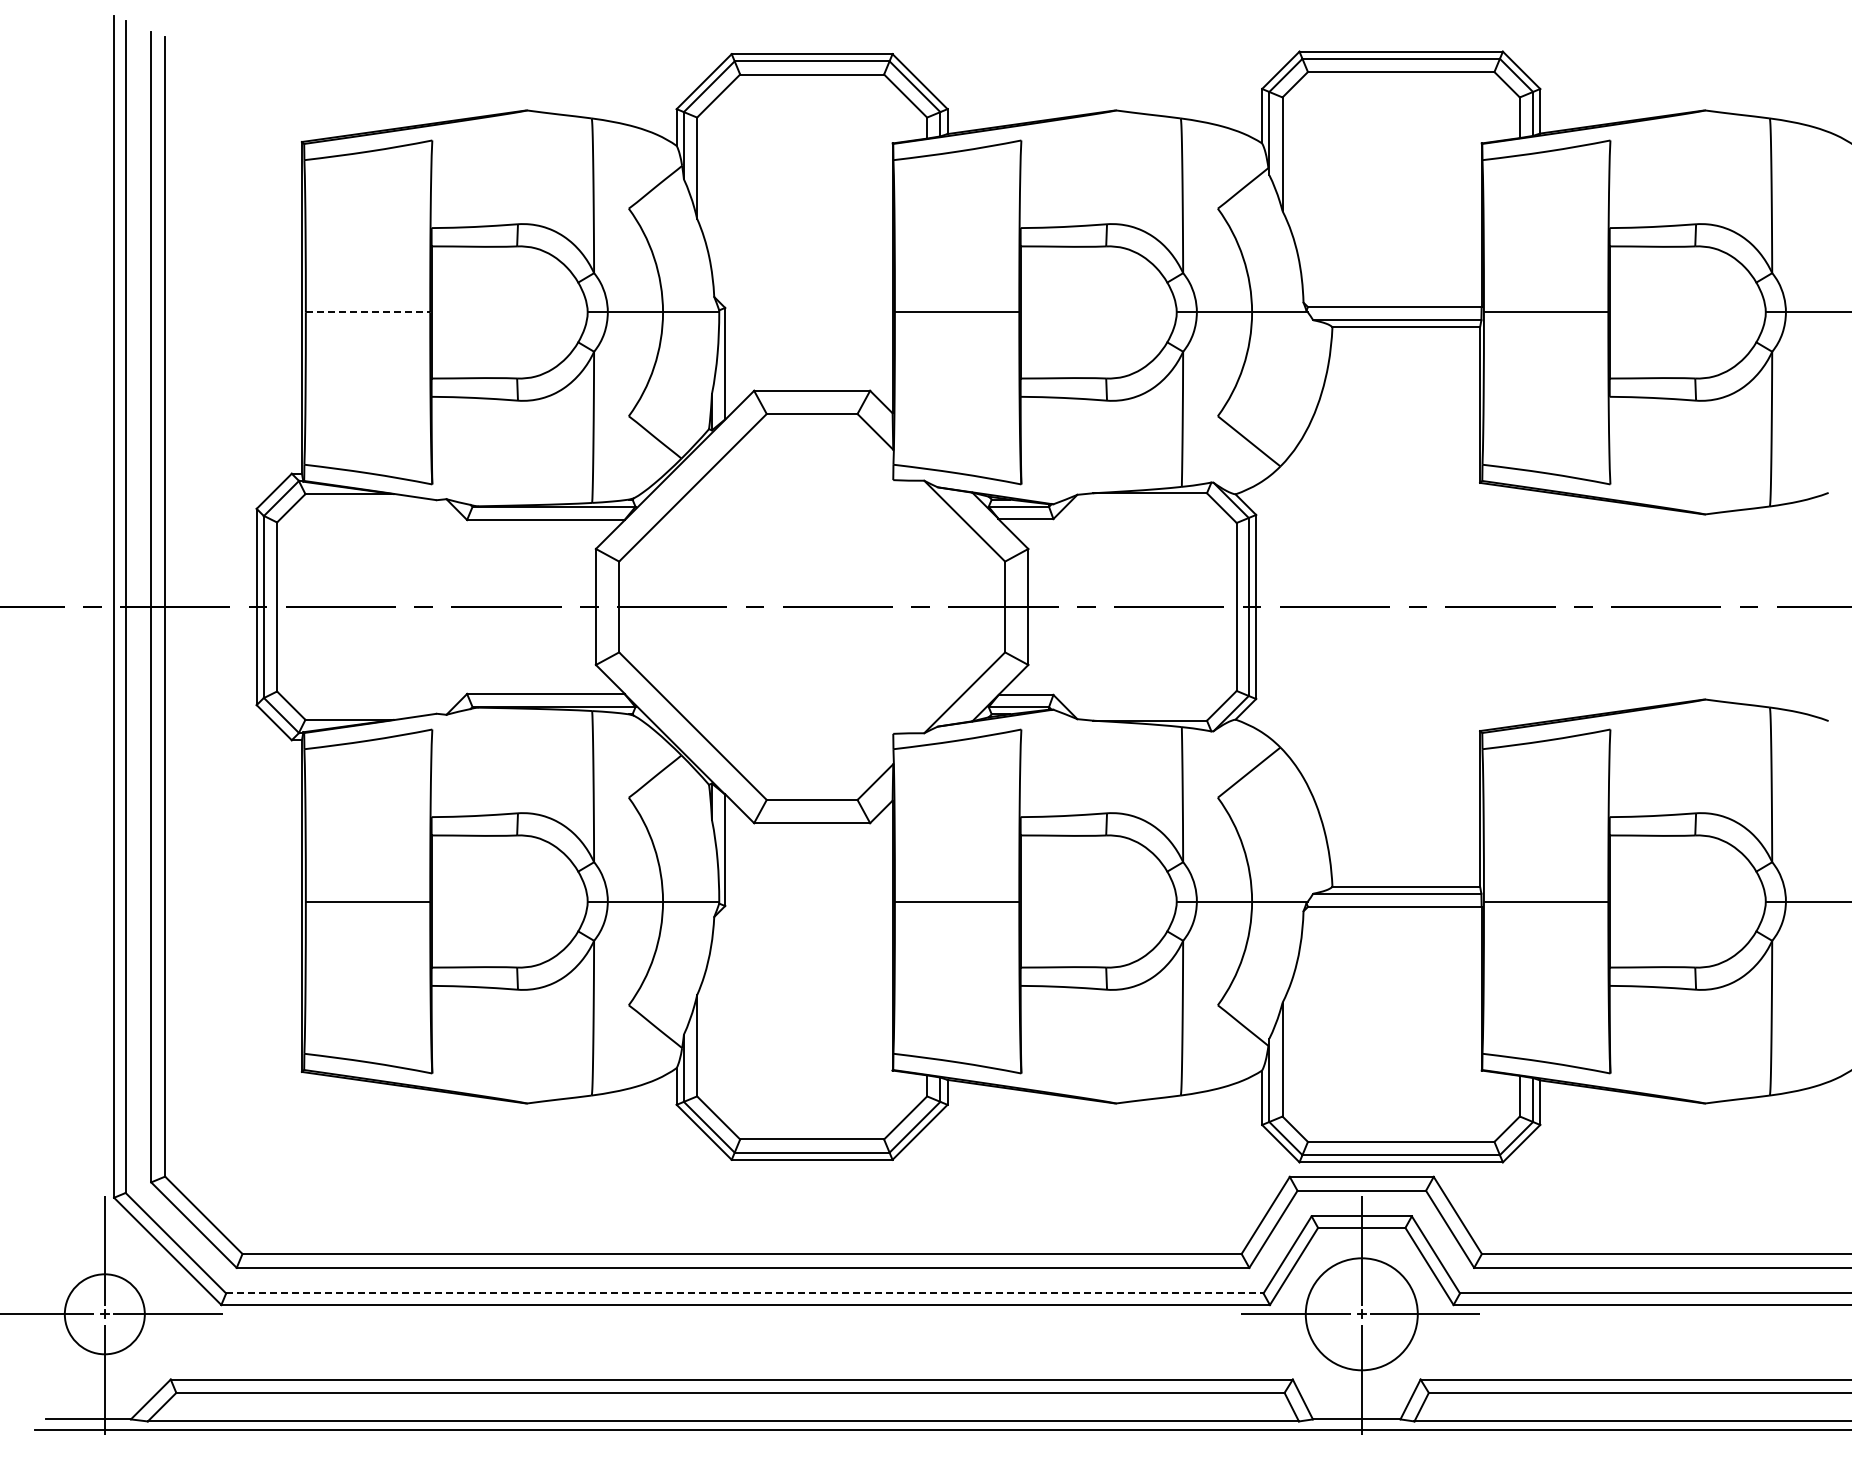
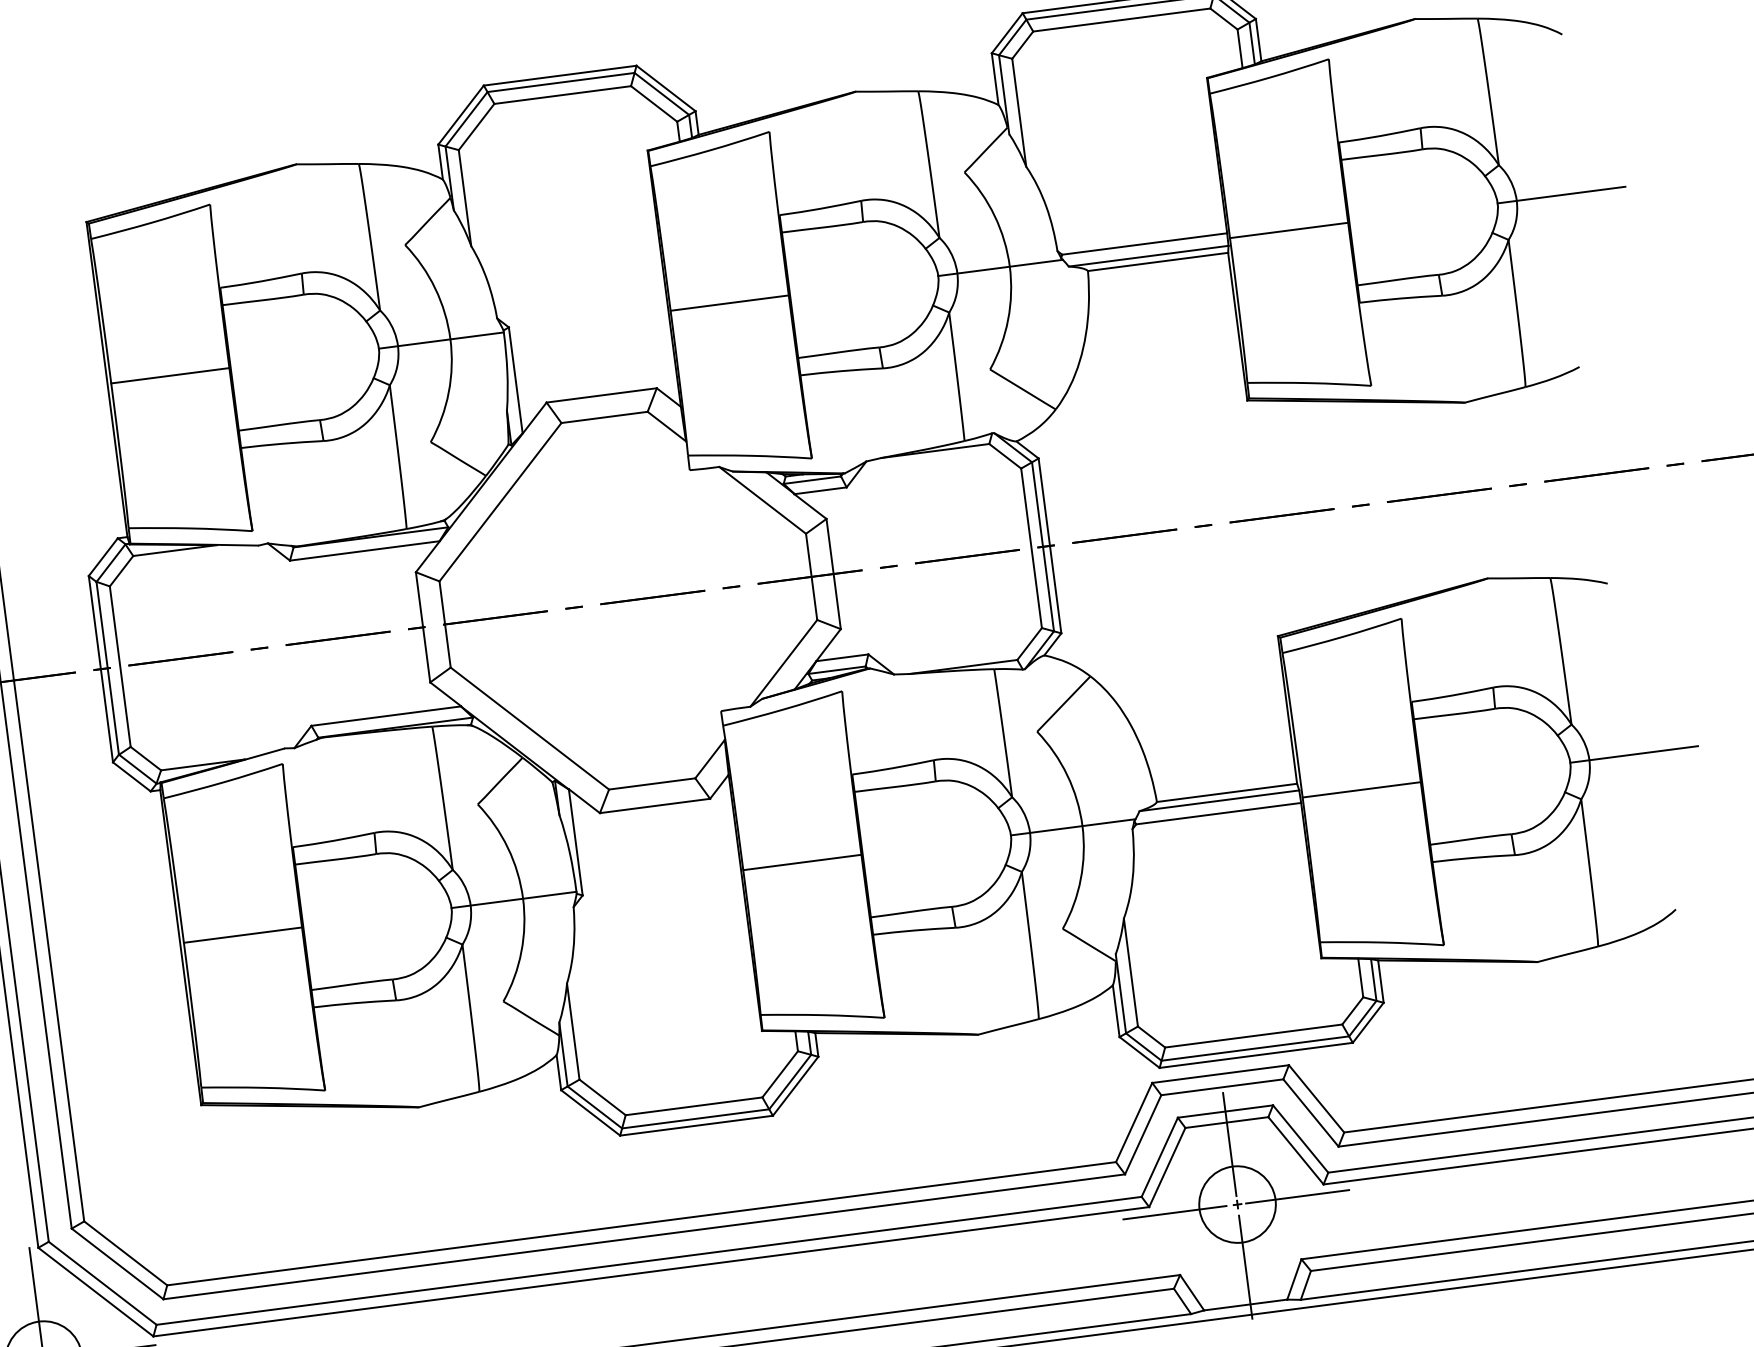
line: (368, 312) -> (170, 375), dashed -> solid
line: (744, 1293) -> (648, 1260), dashed -> solid
circle: (1361, 1314) -> (1237, 1204), size x0.71

